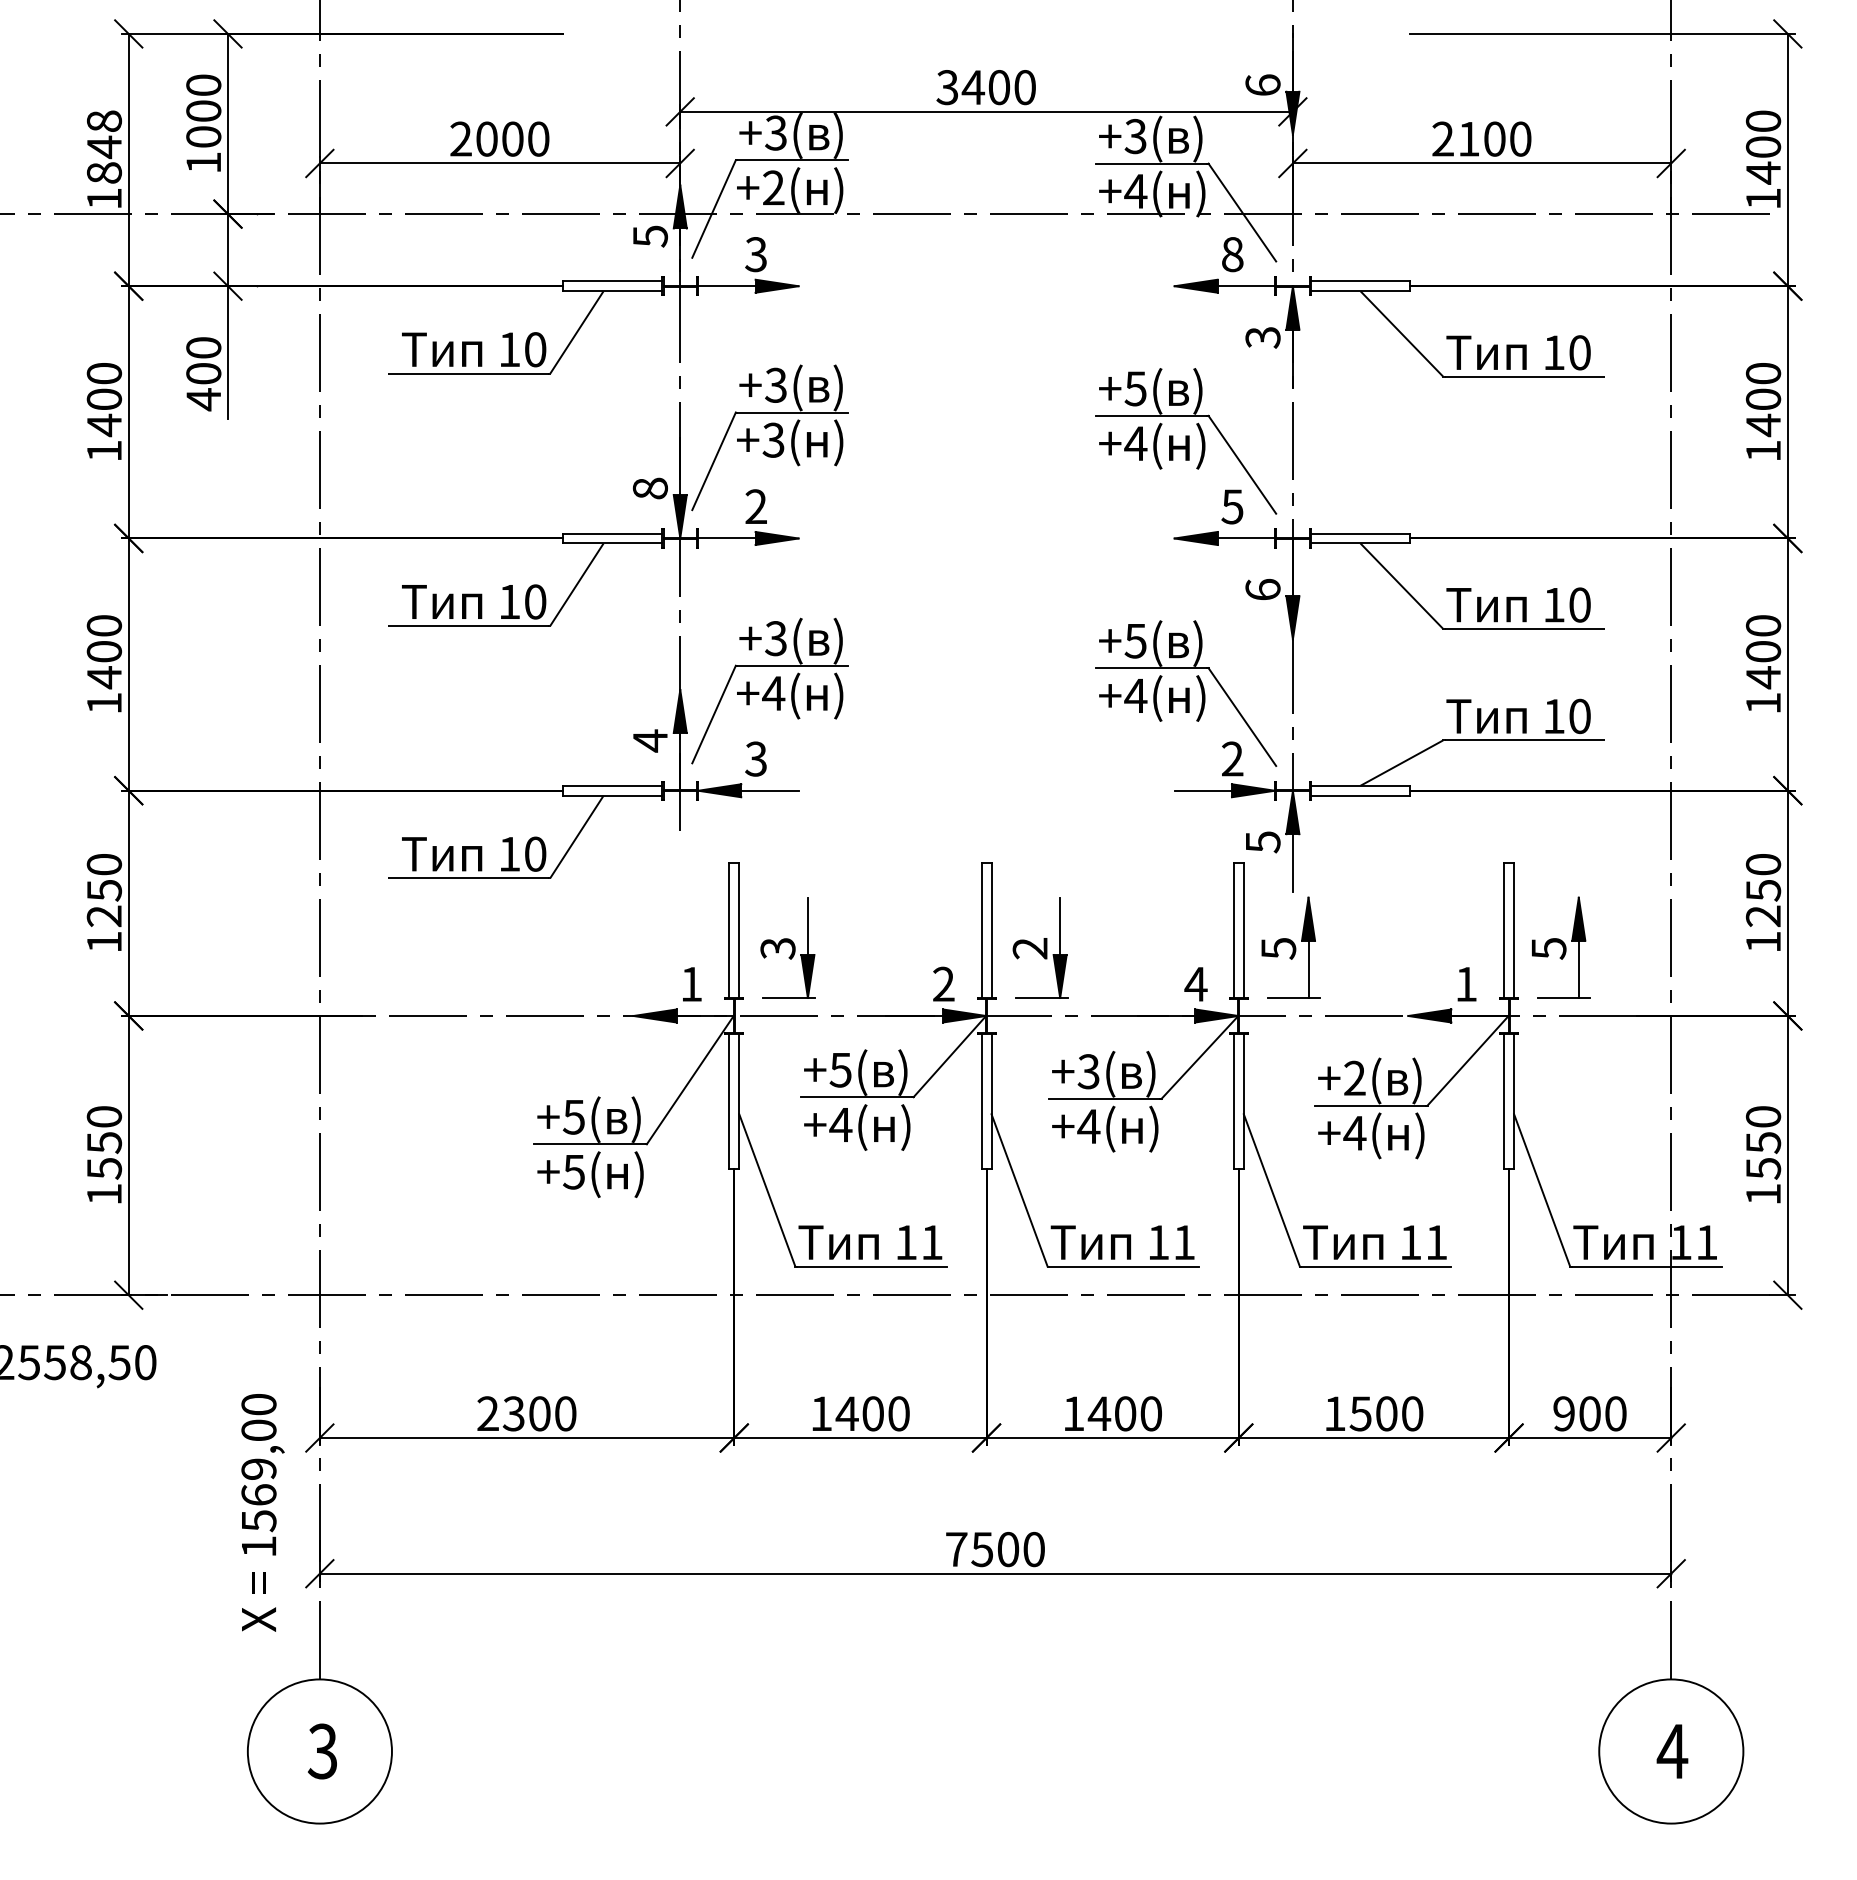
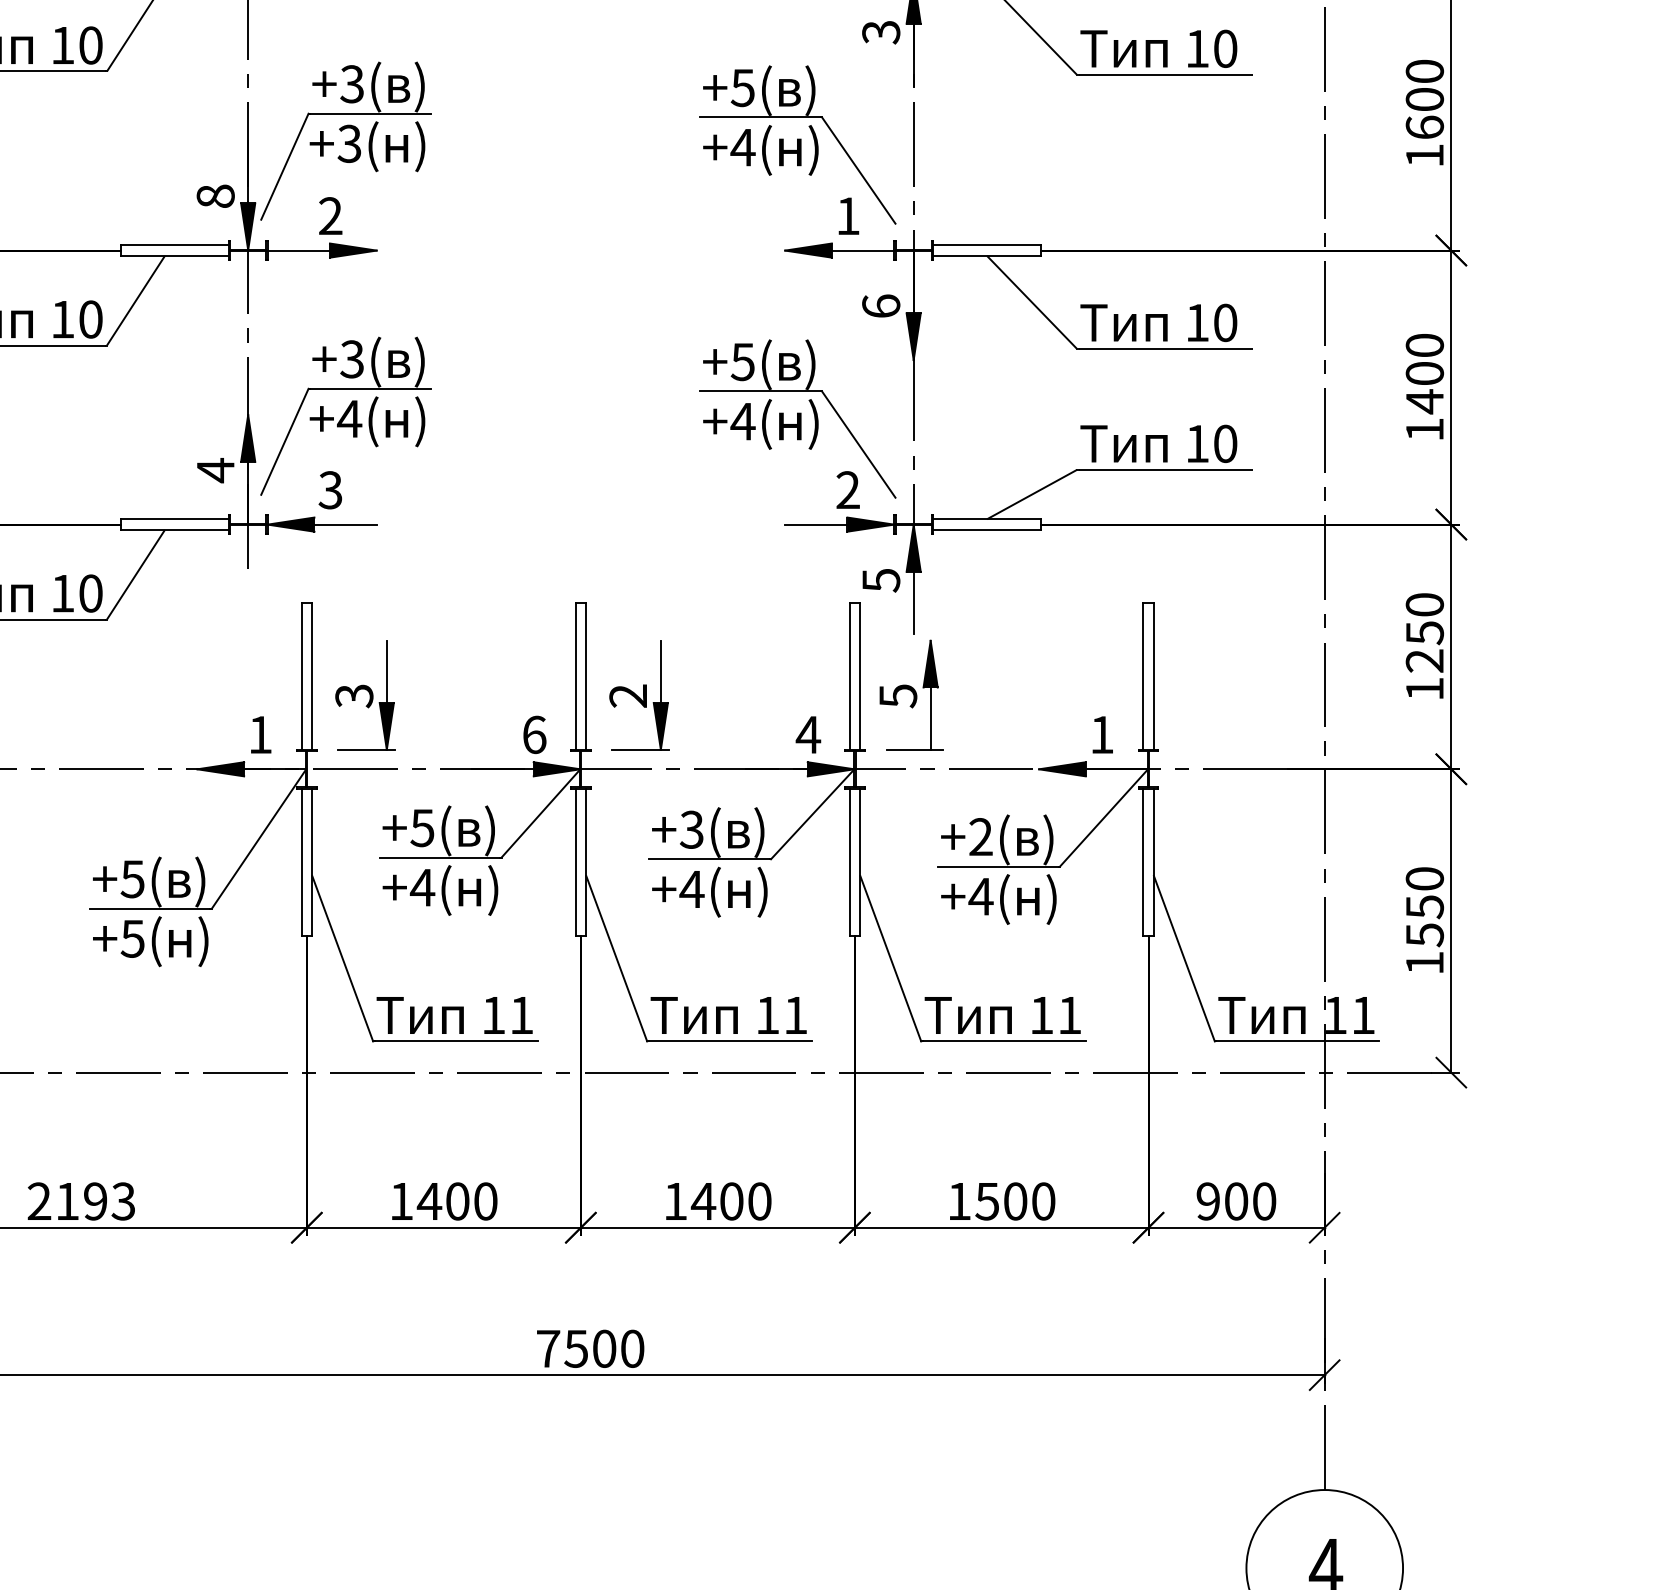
text: (1763, 425) -> (1424, 127), 1400 -> 1600
text: (1232, 506) -> (848, 215), 5 -> 1
part: (1561, 947) -> (1205, 694), removed
text: (943, 983) -> (534, 734), 2 -> 6
text: (539, 1413) -> (95, 1201), 2300 -> 2193

